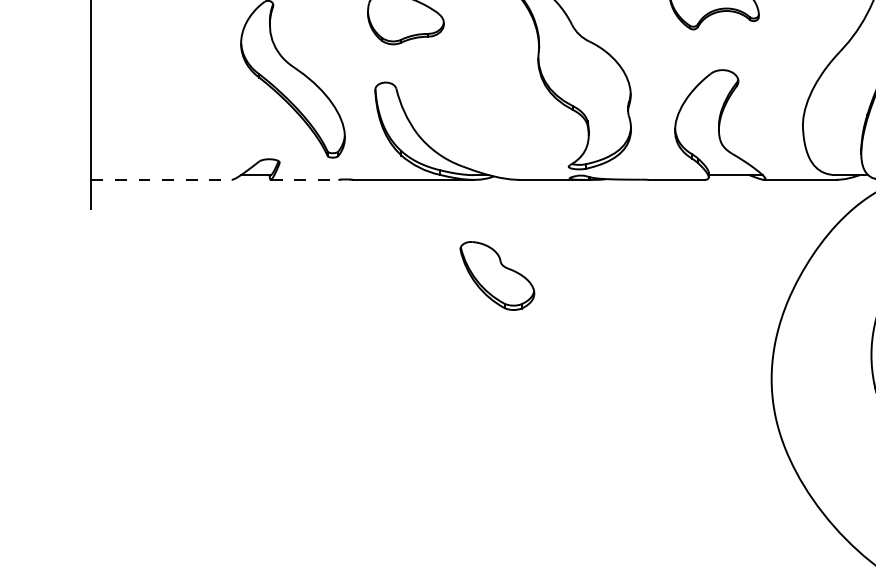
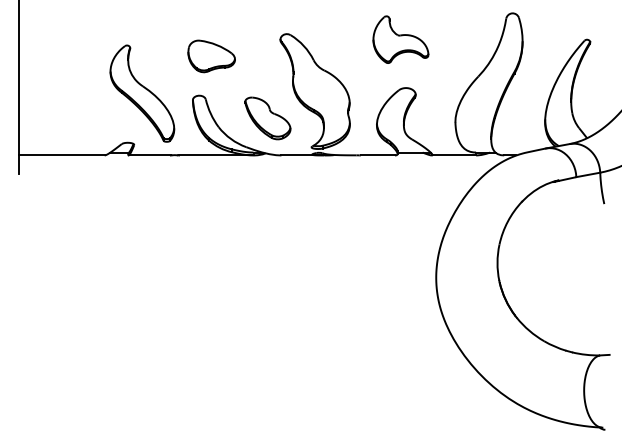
line: (162, 179) -> (62, 155), dashed -> solid
line: (306, 179) -> (150, 155), dashed -> solid
part: (496, 276) -> (267, 118), moved

